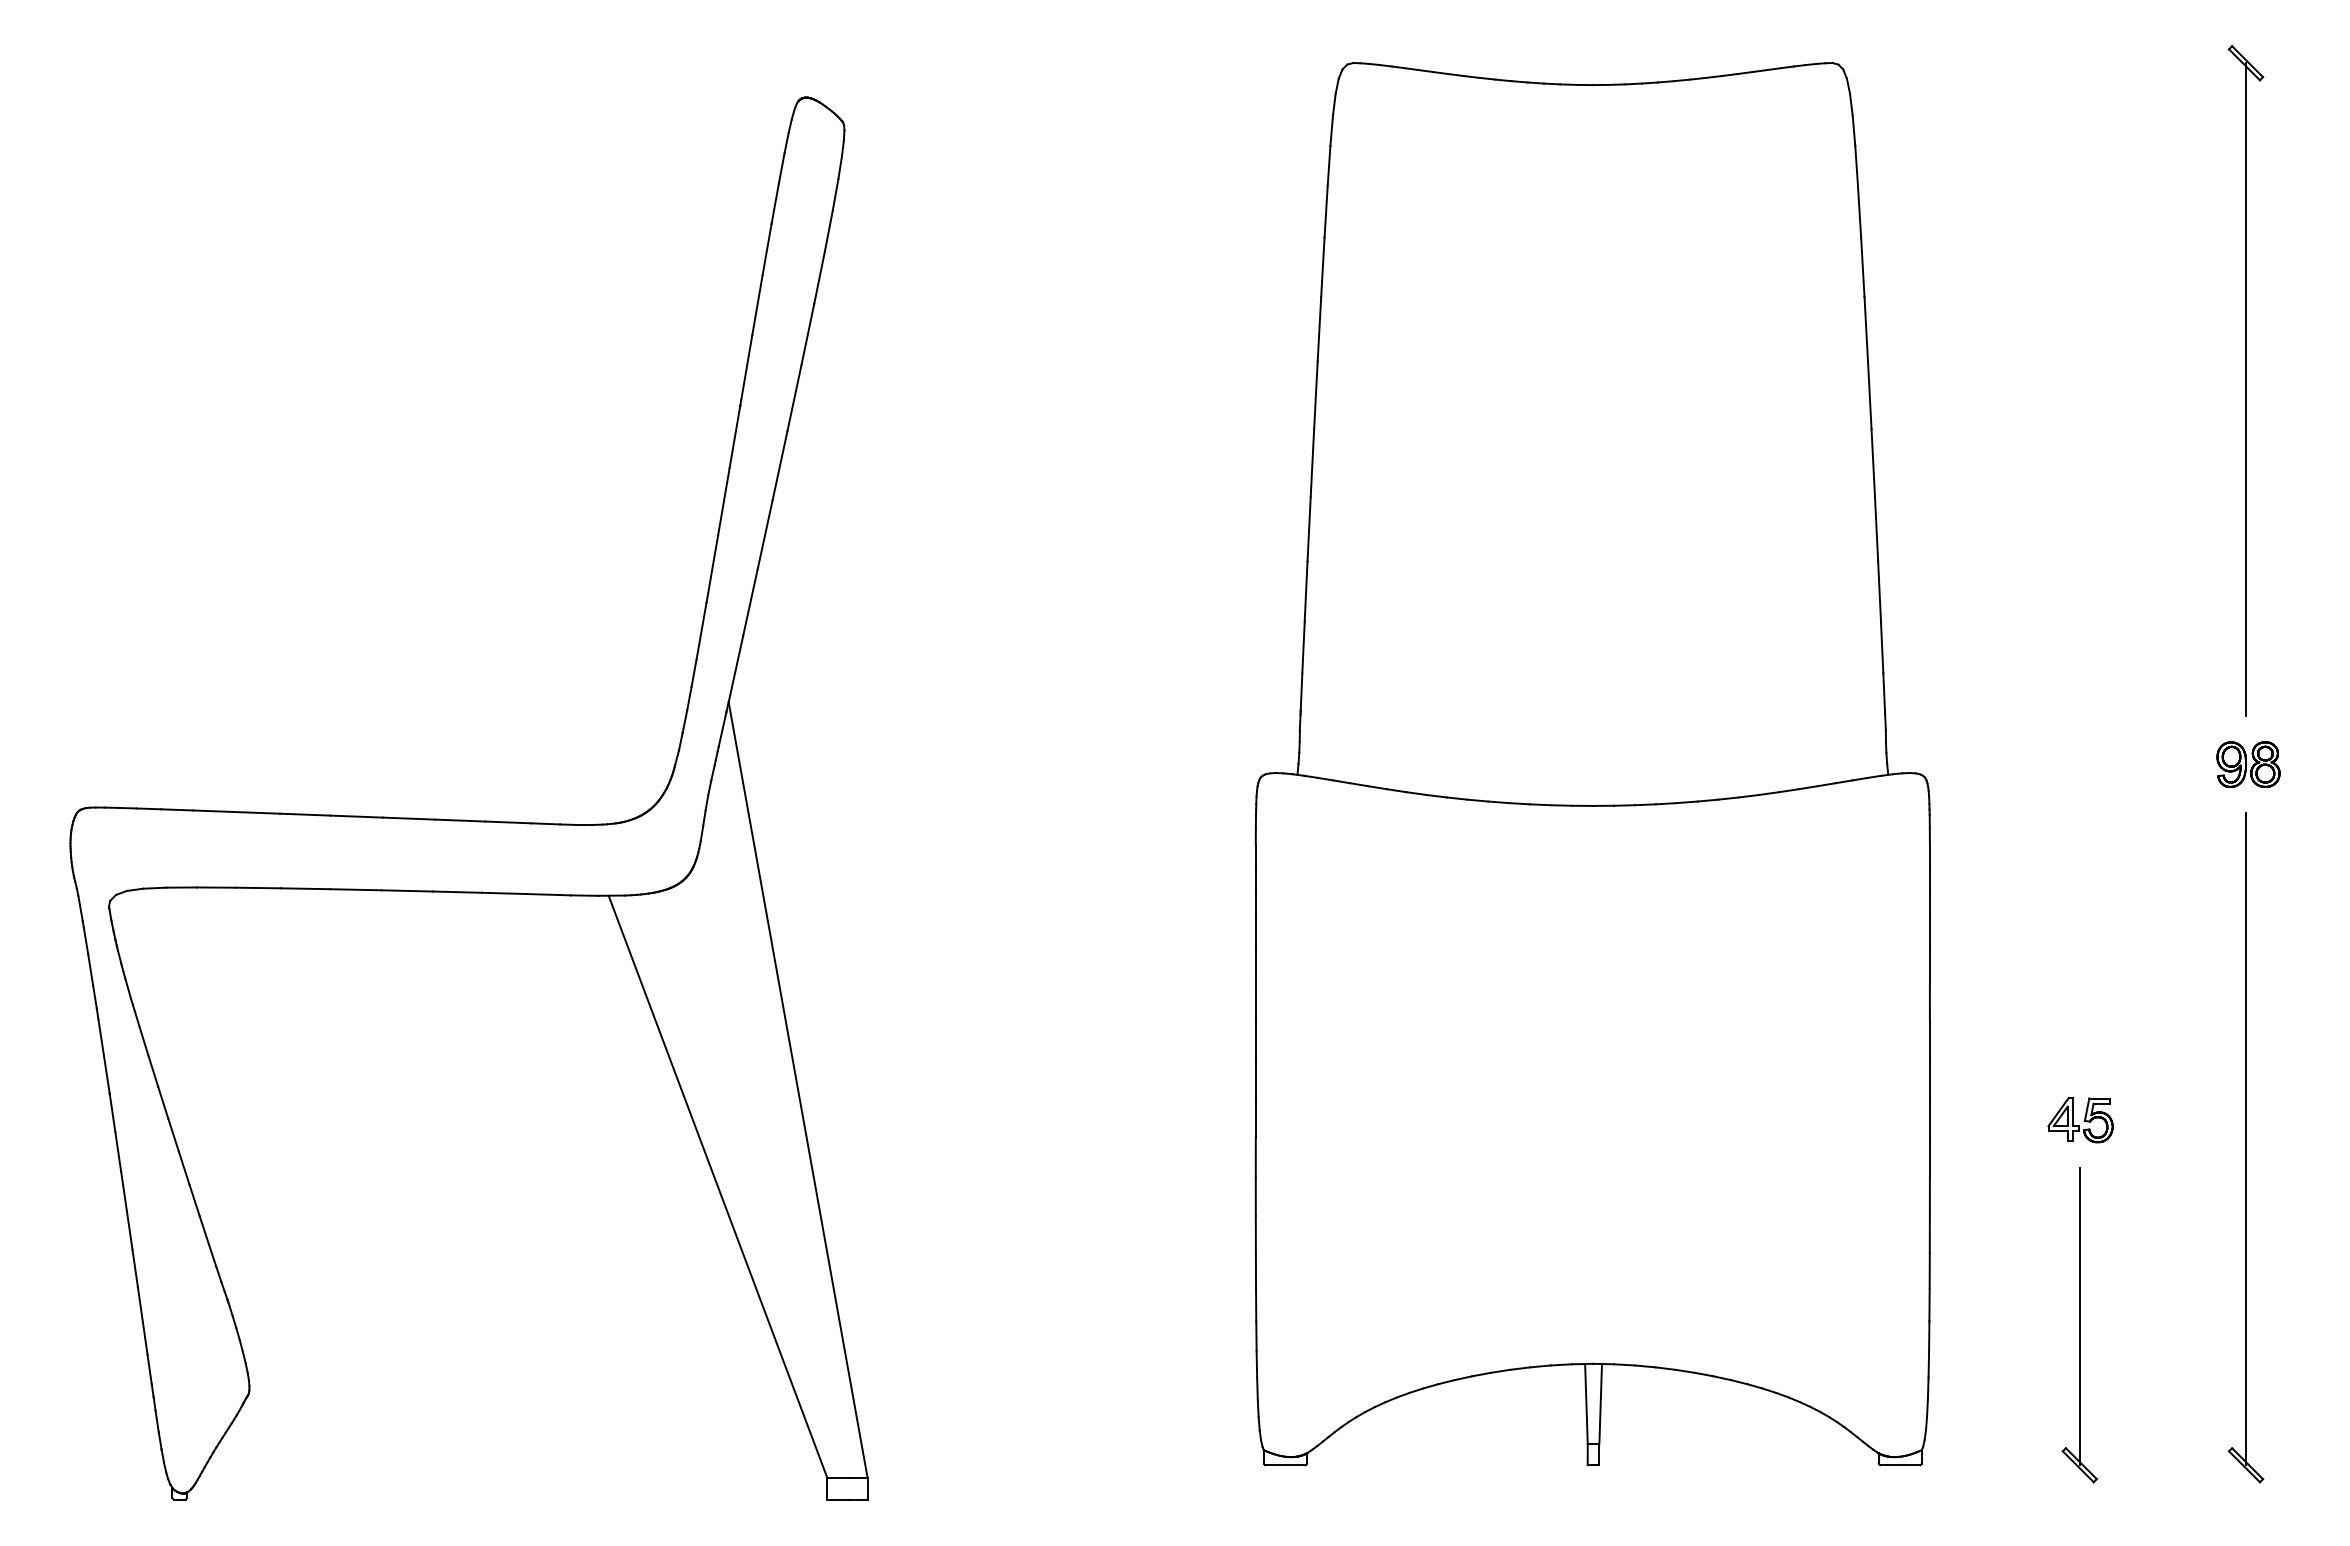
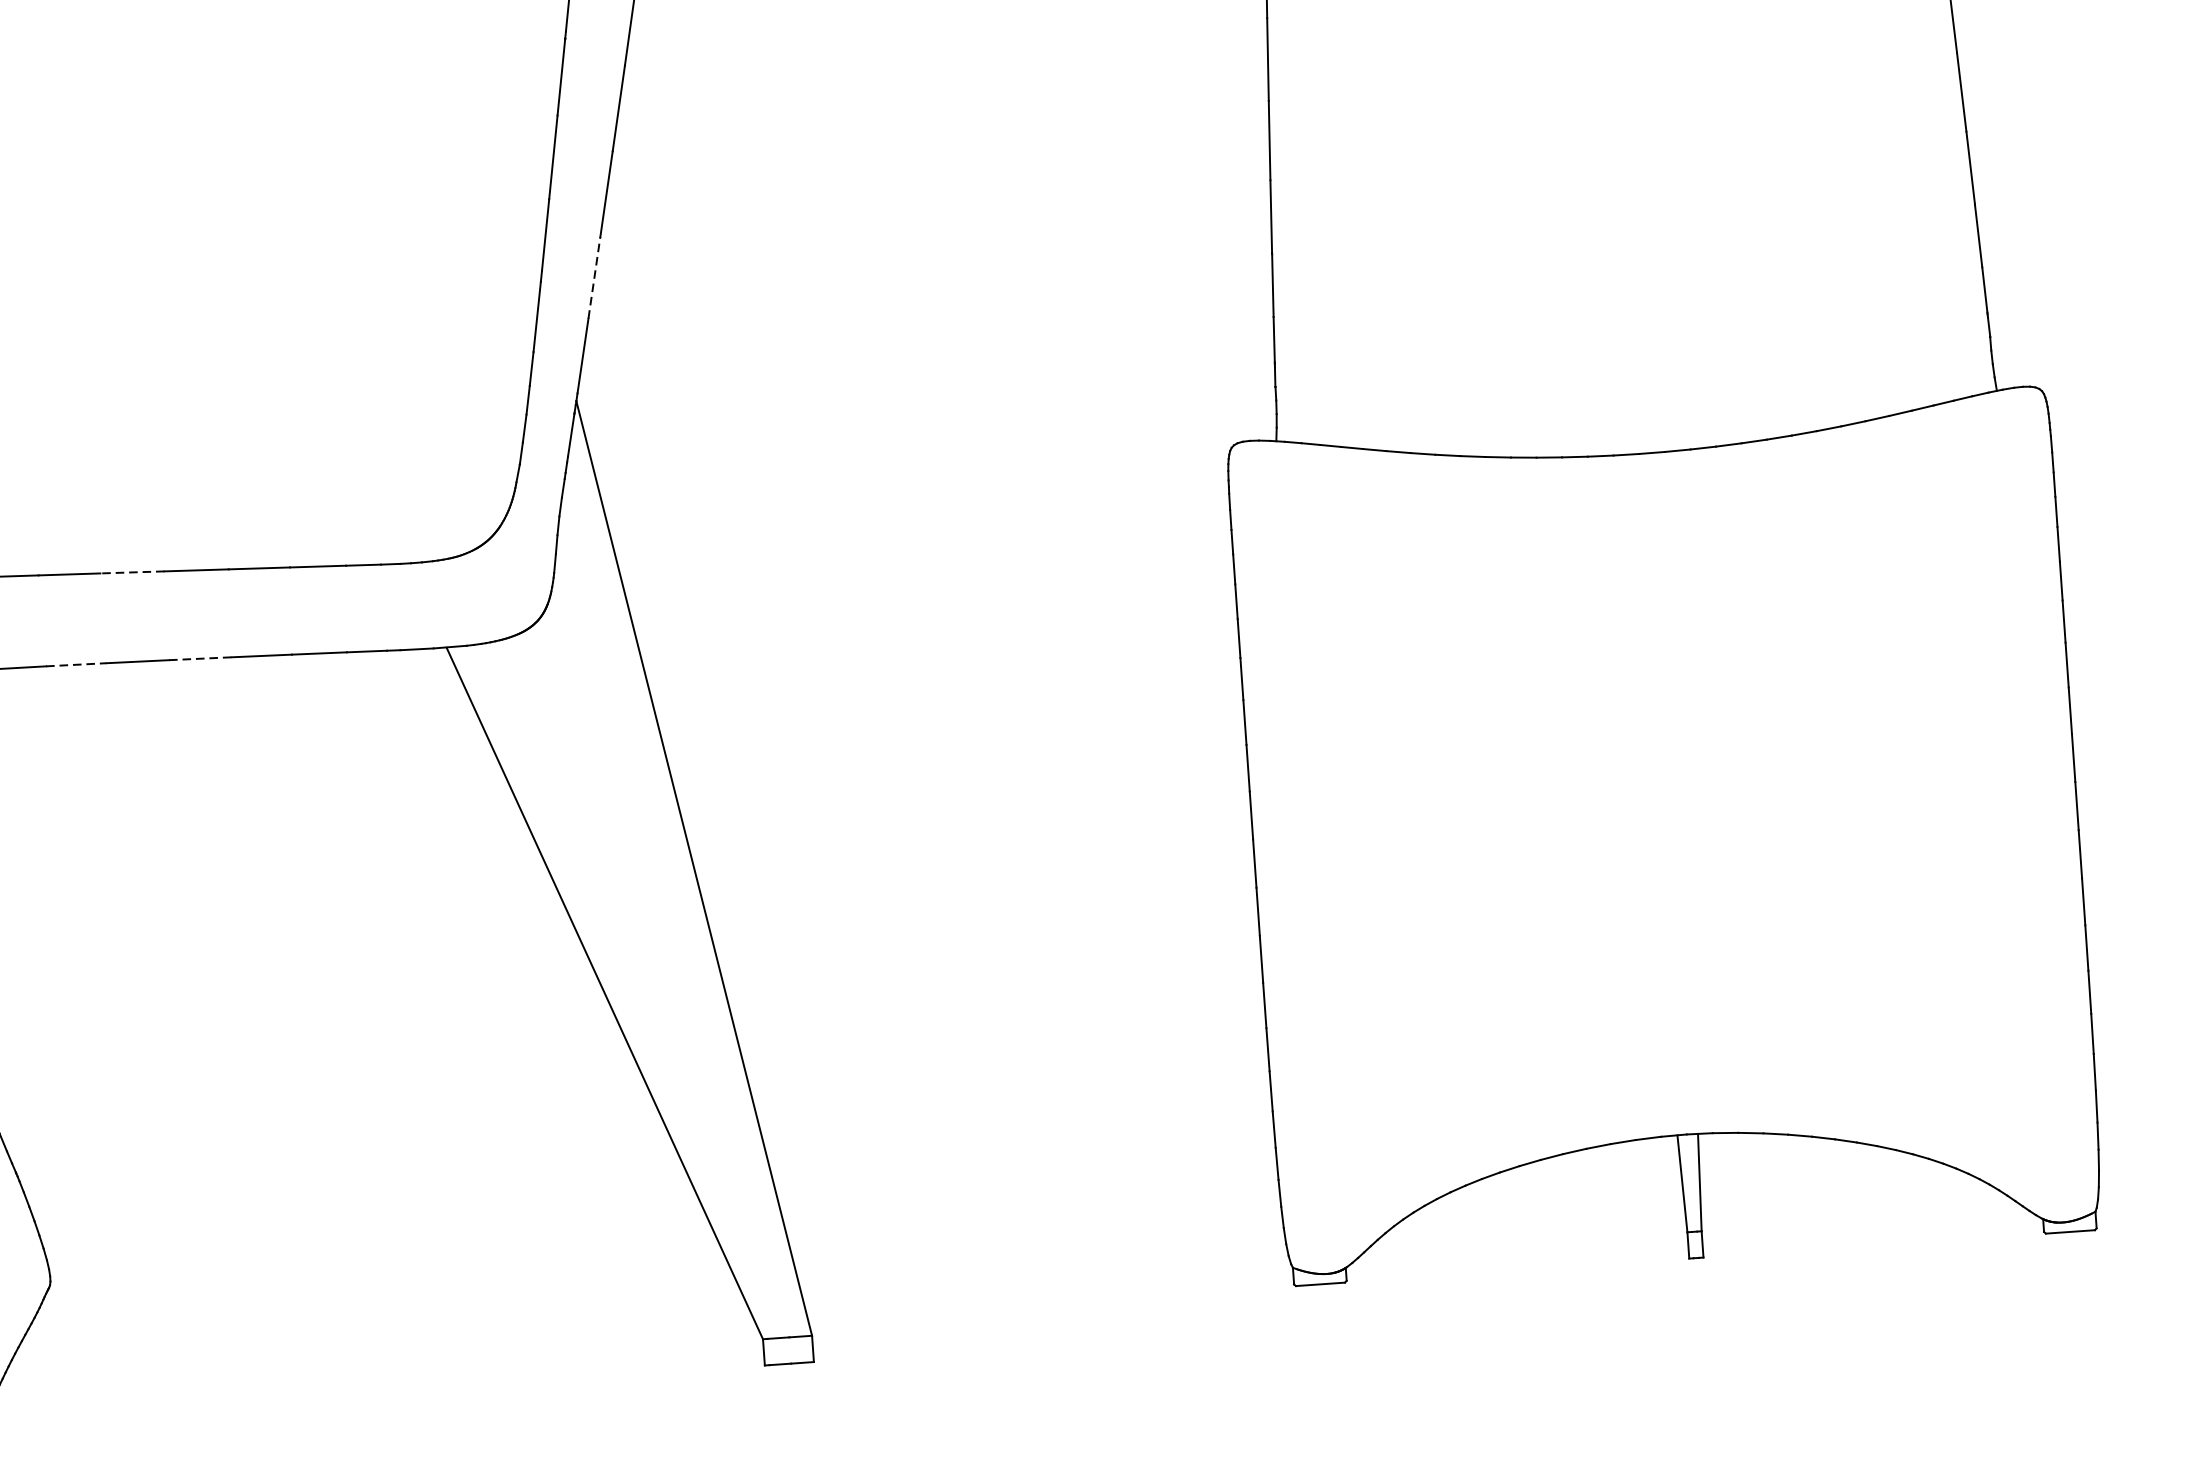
line: (750, 602) -> (594, 277), solid -> dashed
line: (356, 816) -> (132, 572), solid -> dashed
line: (305, 888) -> (76, 664), solid -> dashed
line: (407, 890) -> (200, 658), solid -> dashed

